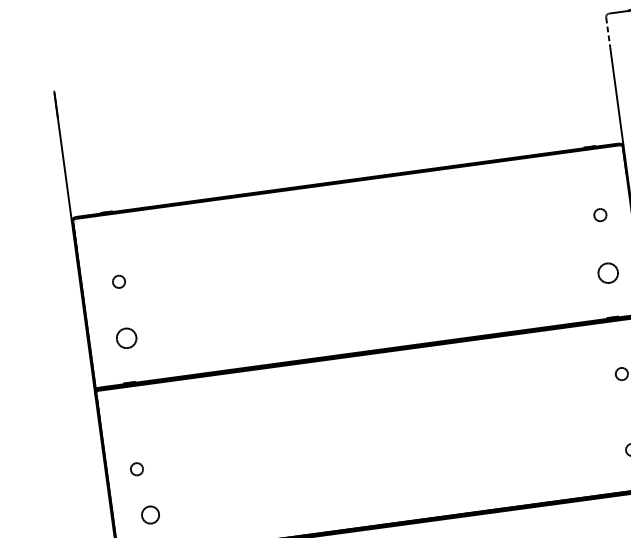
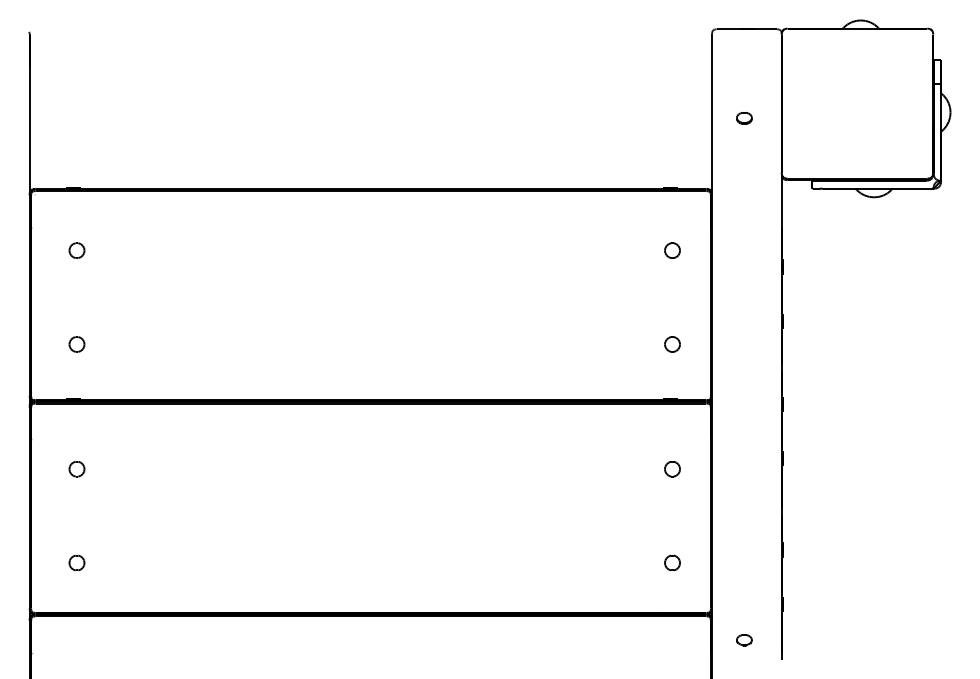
line: (608, 32) -> (712, 52), dashed -> solid
part: (600, 215) -> (672, 250), moved
part: (608, 273) -> (672, 344), size x0.62
part: (118, 281) -> (76, 250), moved
part: (126, 338) -> (76, 344), size x0.62
part: (136, 469) -> (76, 469), moved
part: (150, 514) -> (76, 562), size x0.71

